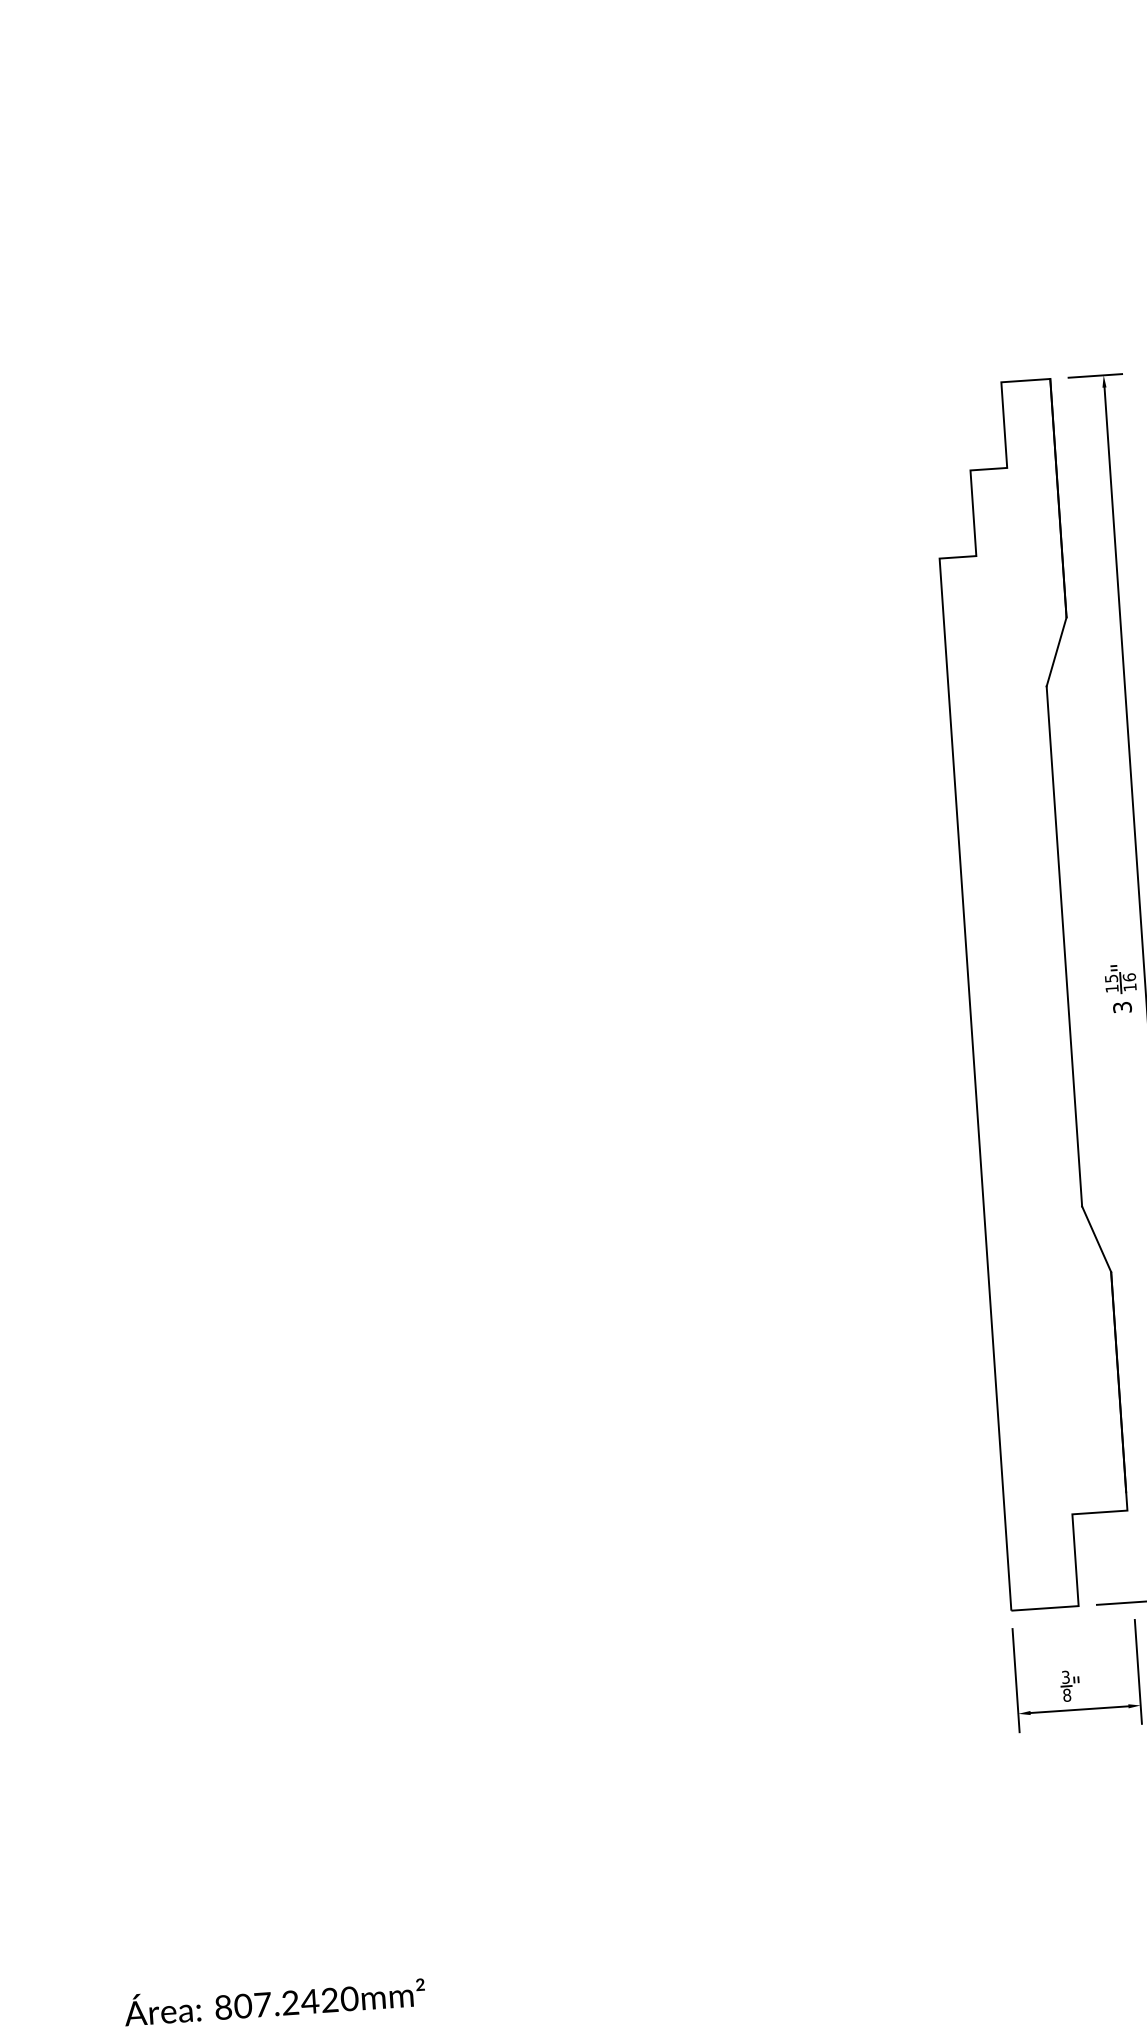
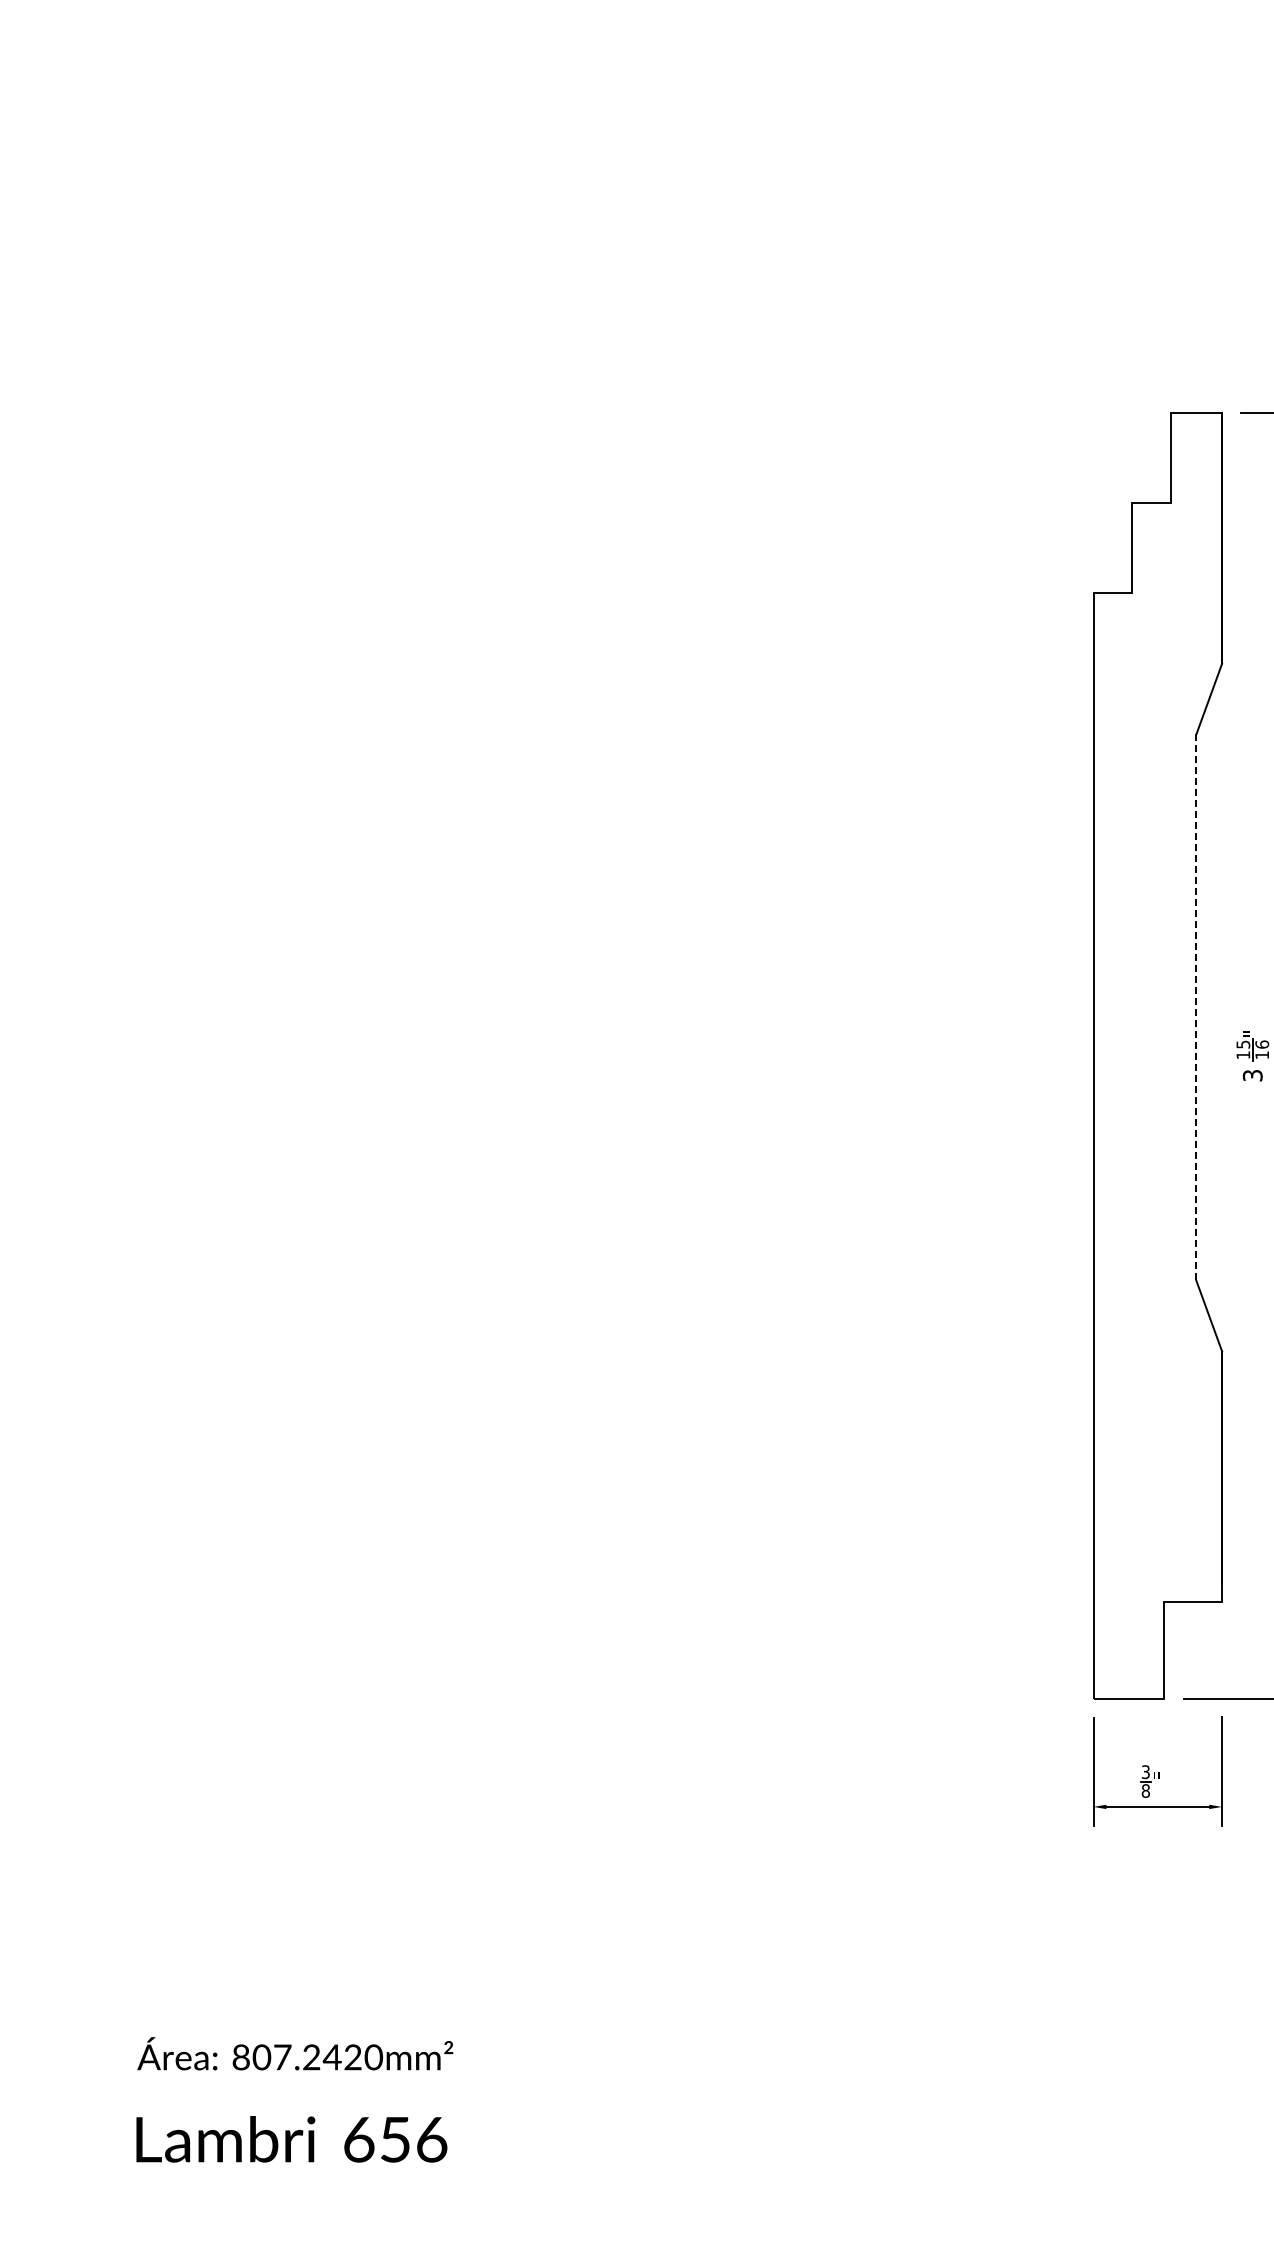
line: (1064, 947) -> (1196, 1008), solid -> dashed

